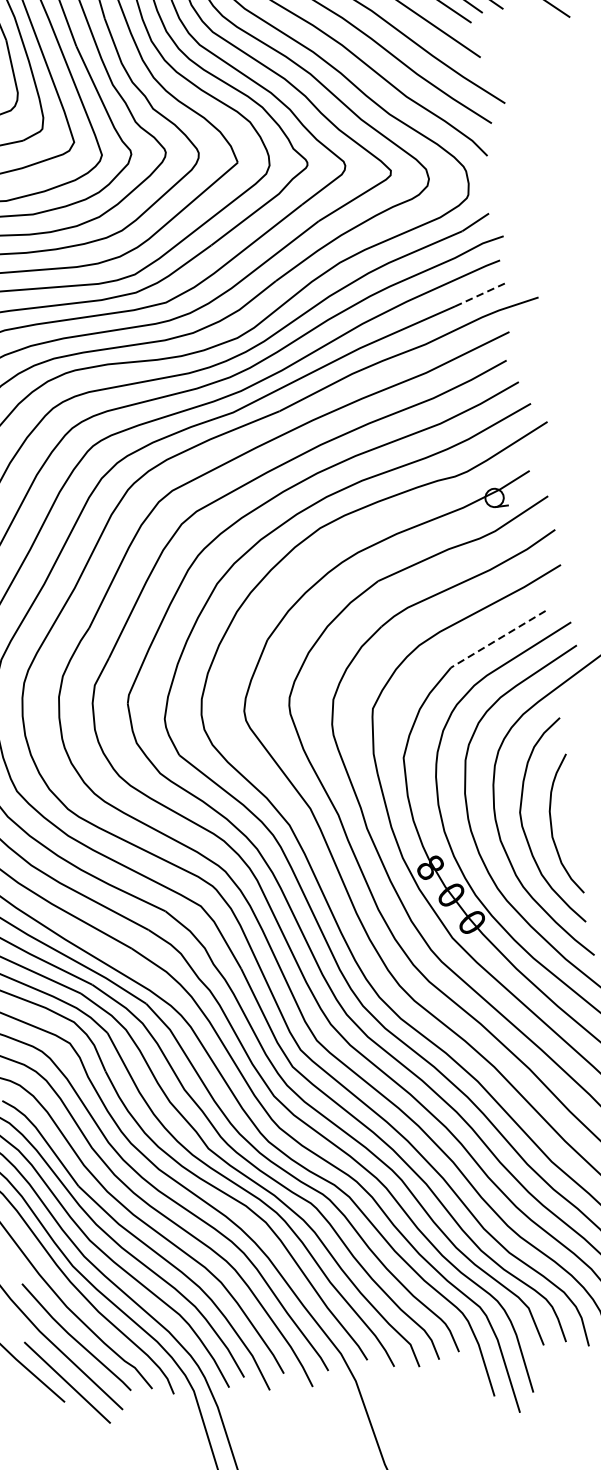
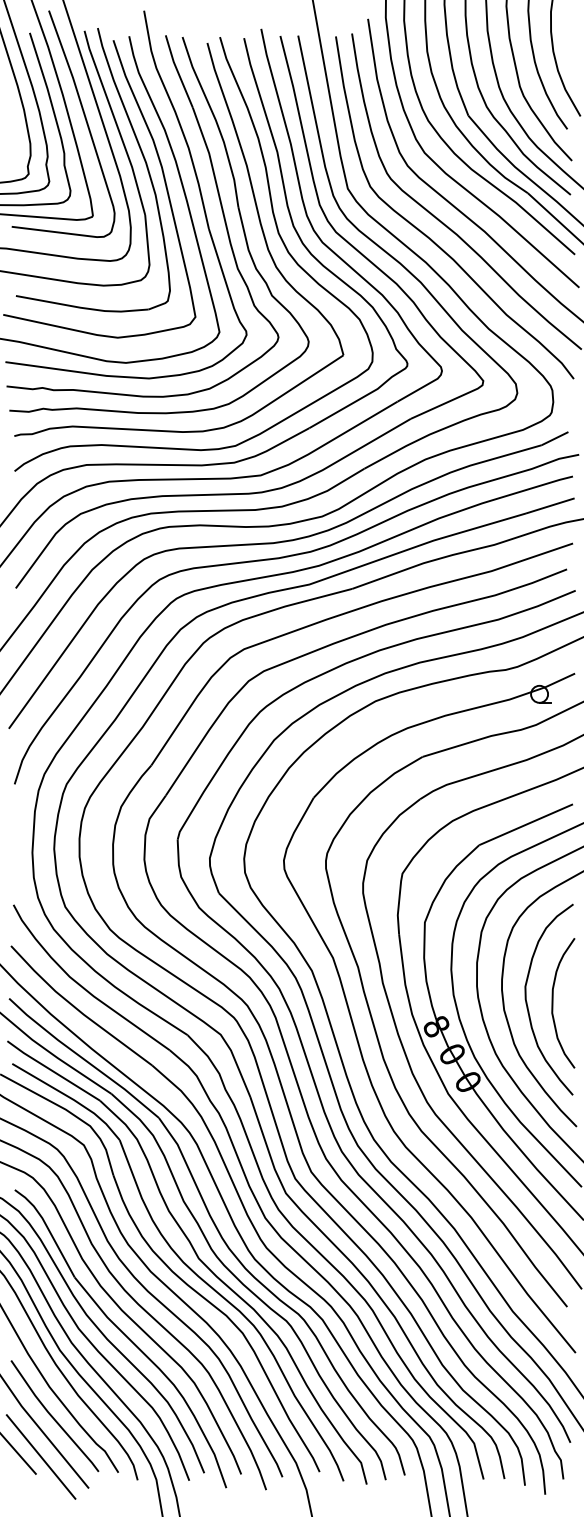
line: (480, 294) -> (550, 505), dashed -> solid
line: (497, 639) -> (525, 824), dashed -> solid

